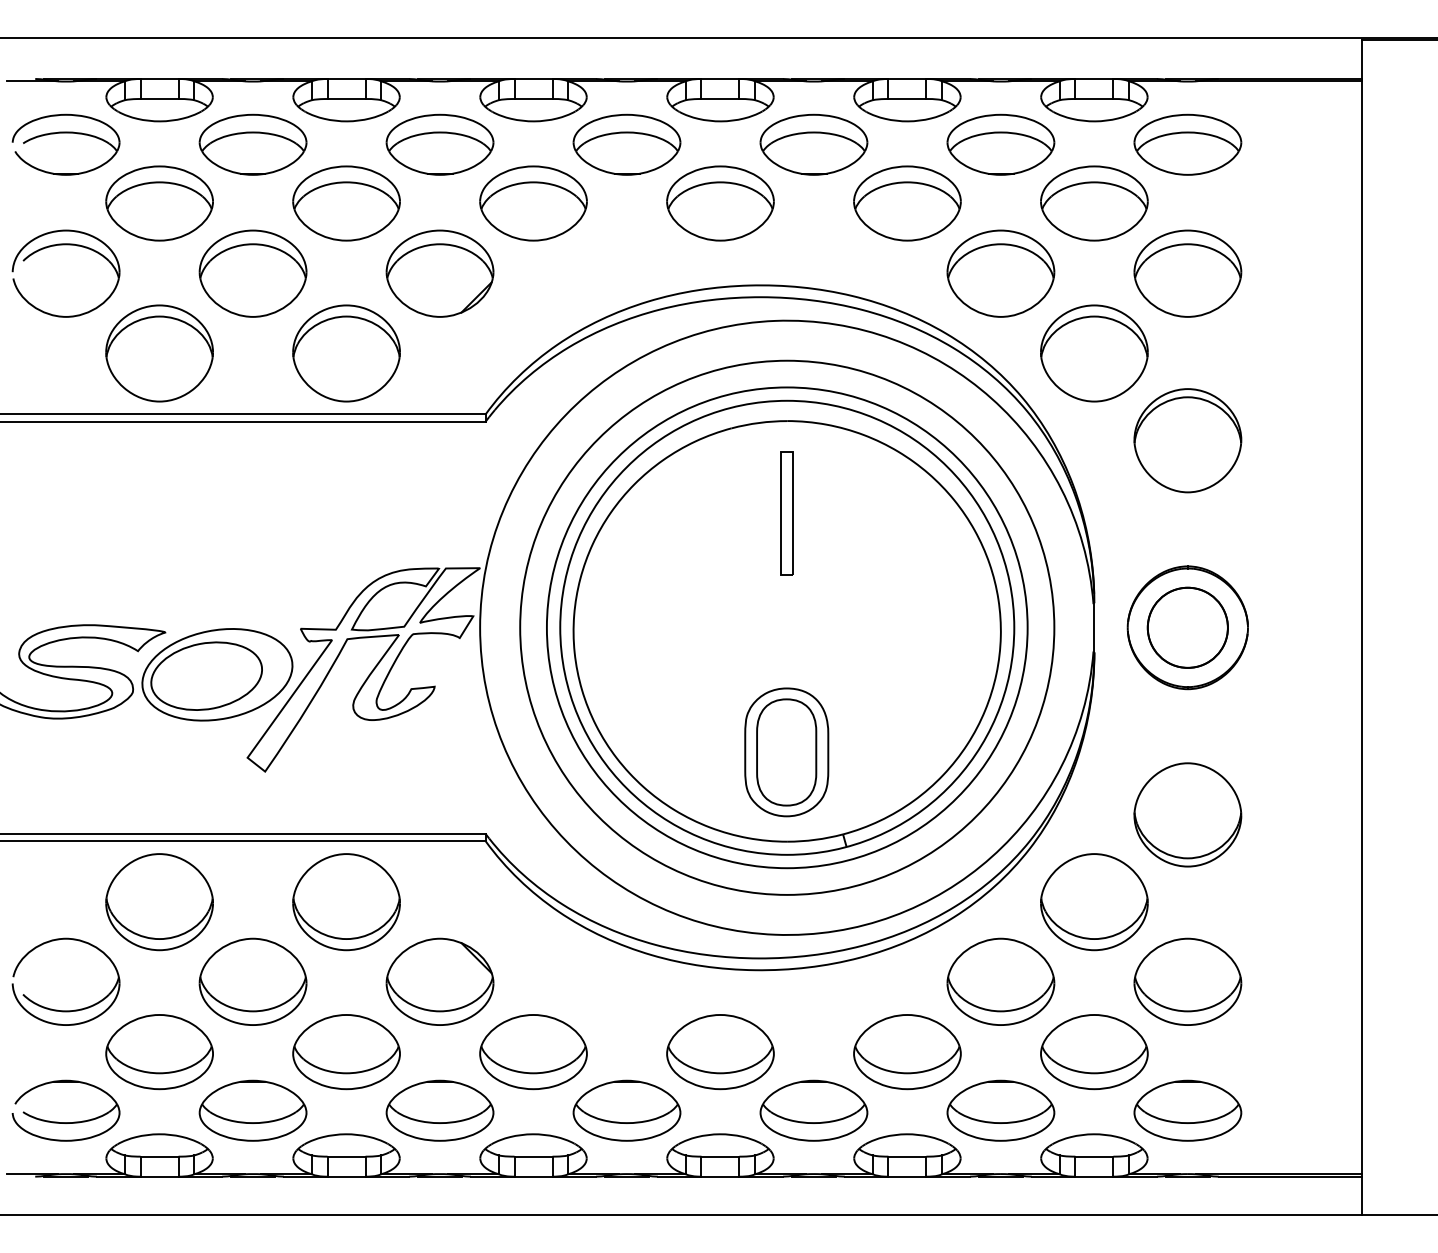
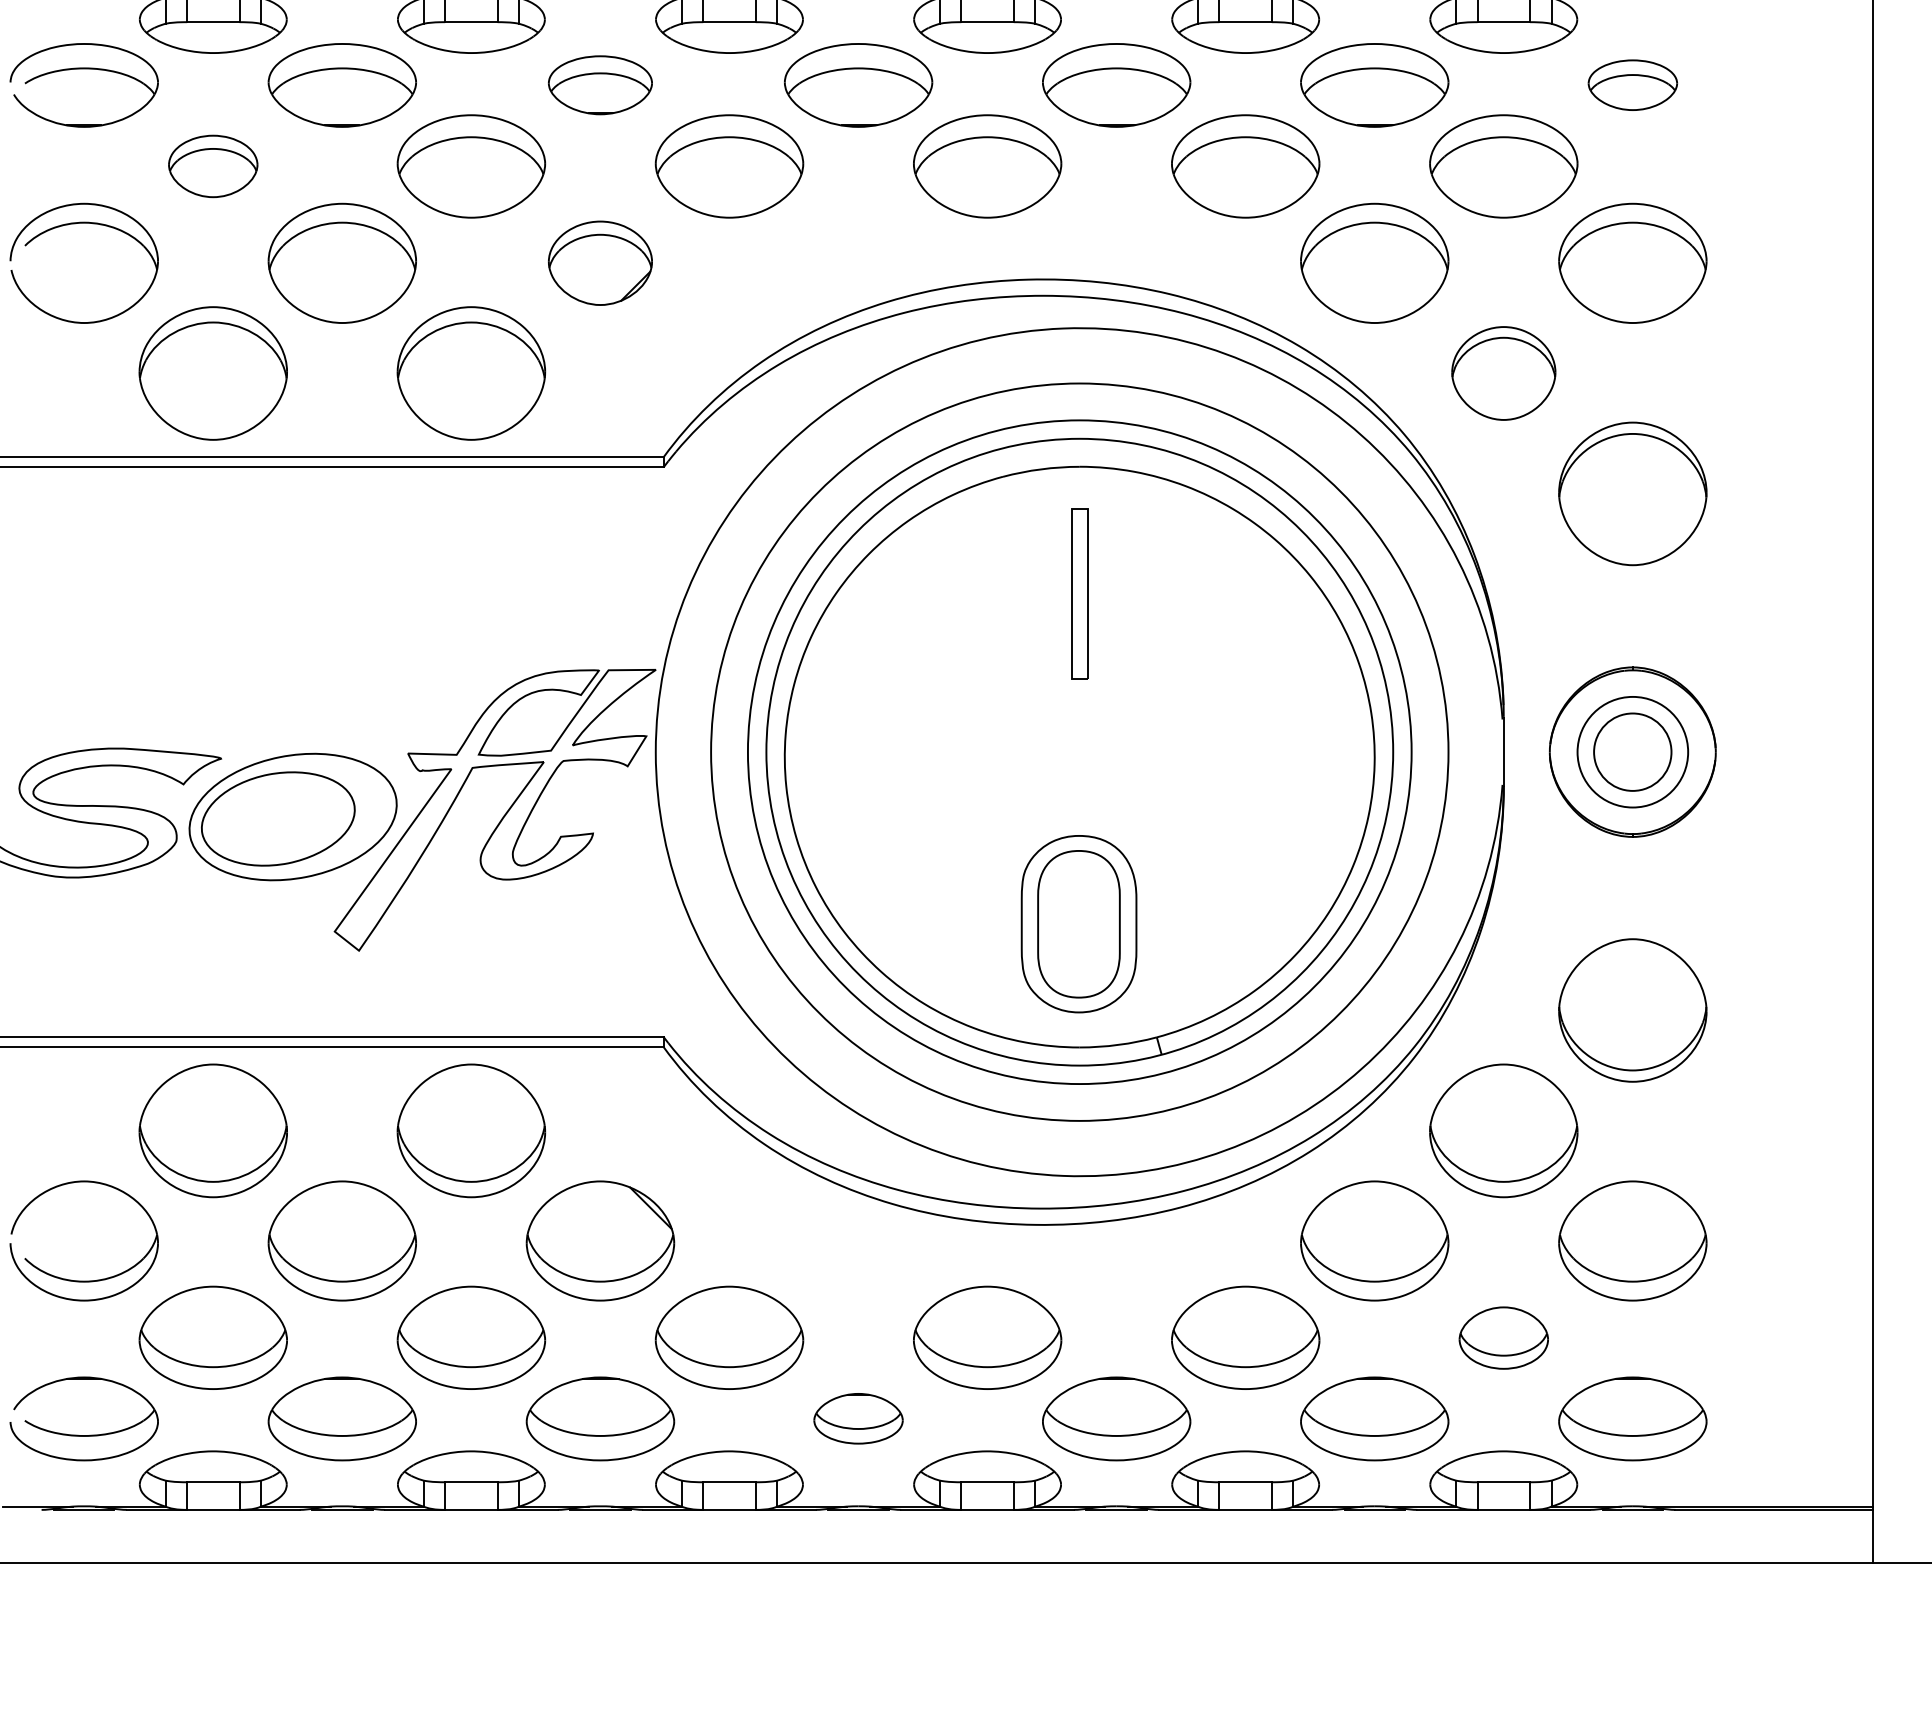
part: (439, 144) -> (599, 84), size x0.7
part: (1187, 144) -> (1632, 84), size x0.6
part: (159, 203) -> (213, 166), size x0.6
part: (439, 273) -> (599, 263), size x0.7
part: (1094, 353) -> (1503, 373), size x0.7
circle: (1187, 627) -> (1632, 751), size x0.7
part: (1094, 1052) -> (1503, 1338), size x0.6
part: (626, 1110) -> (857, 1418), size x0.6

